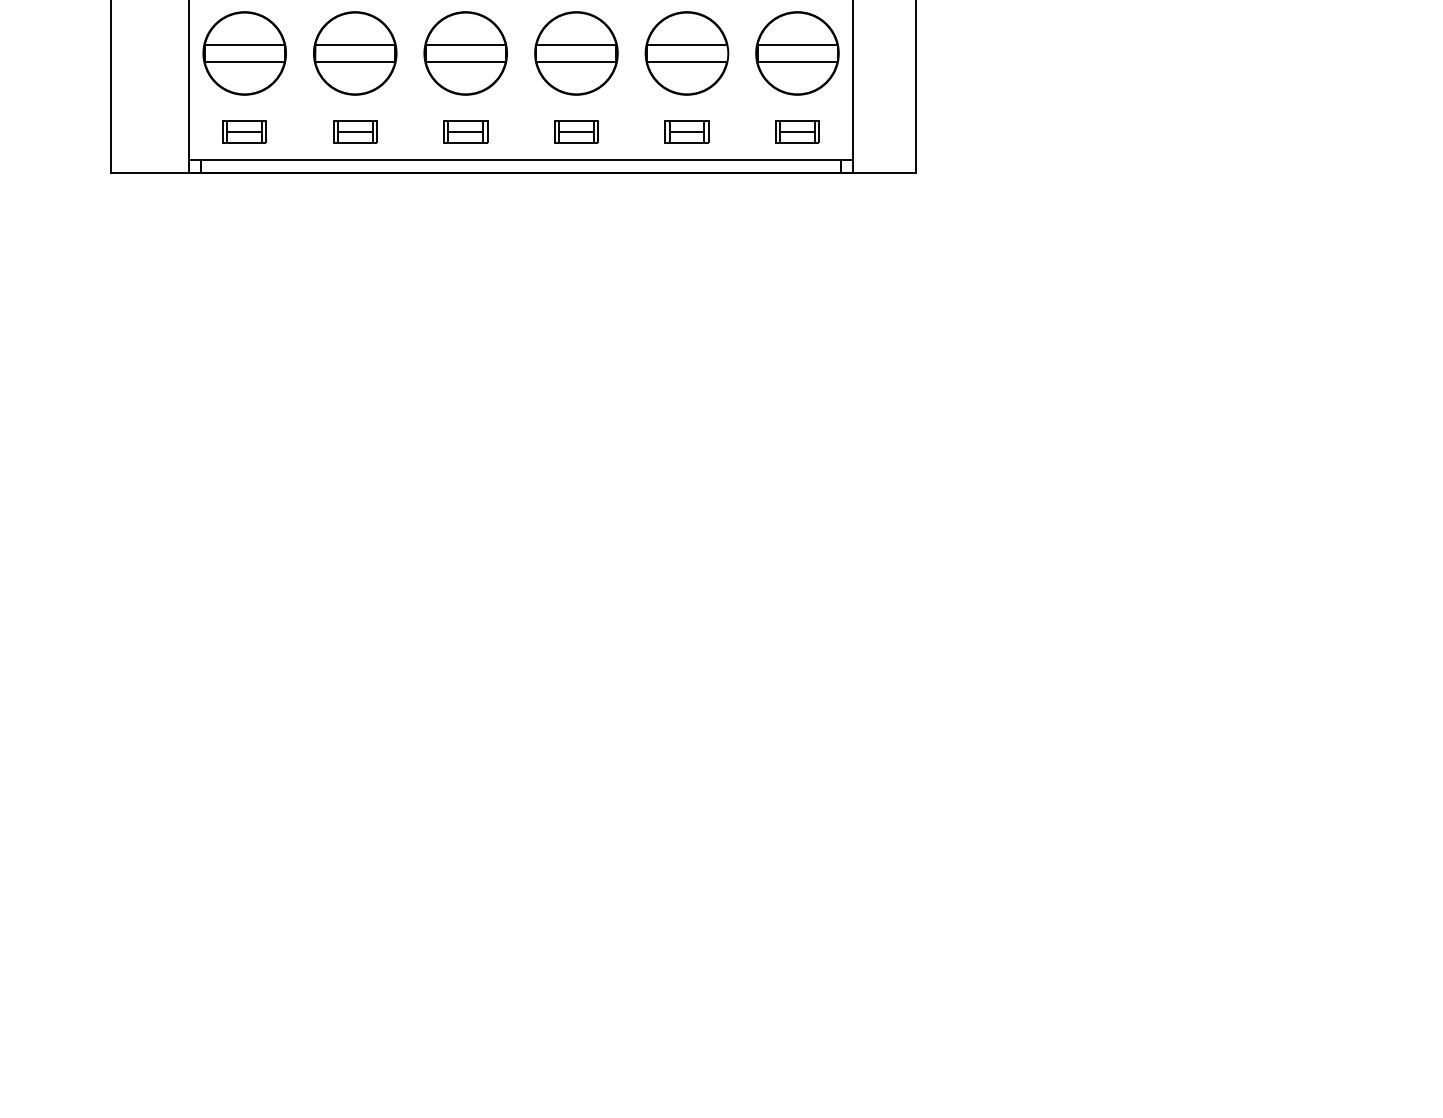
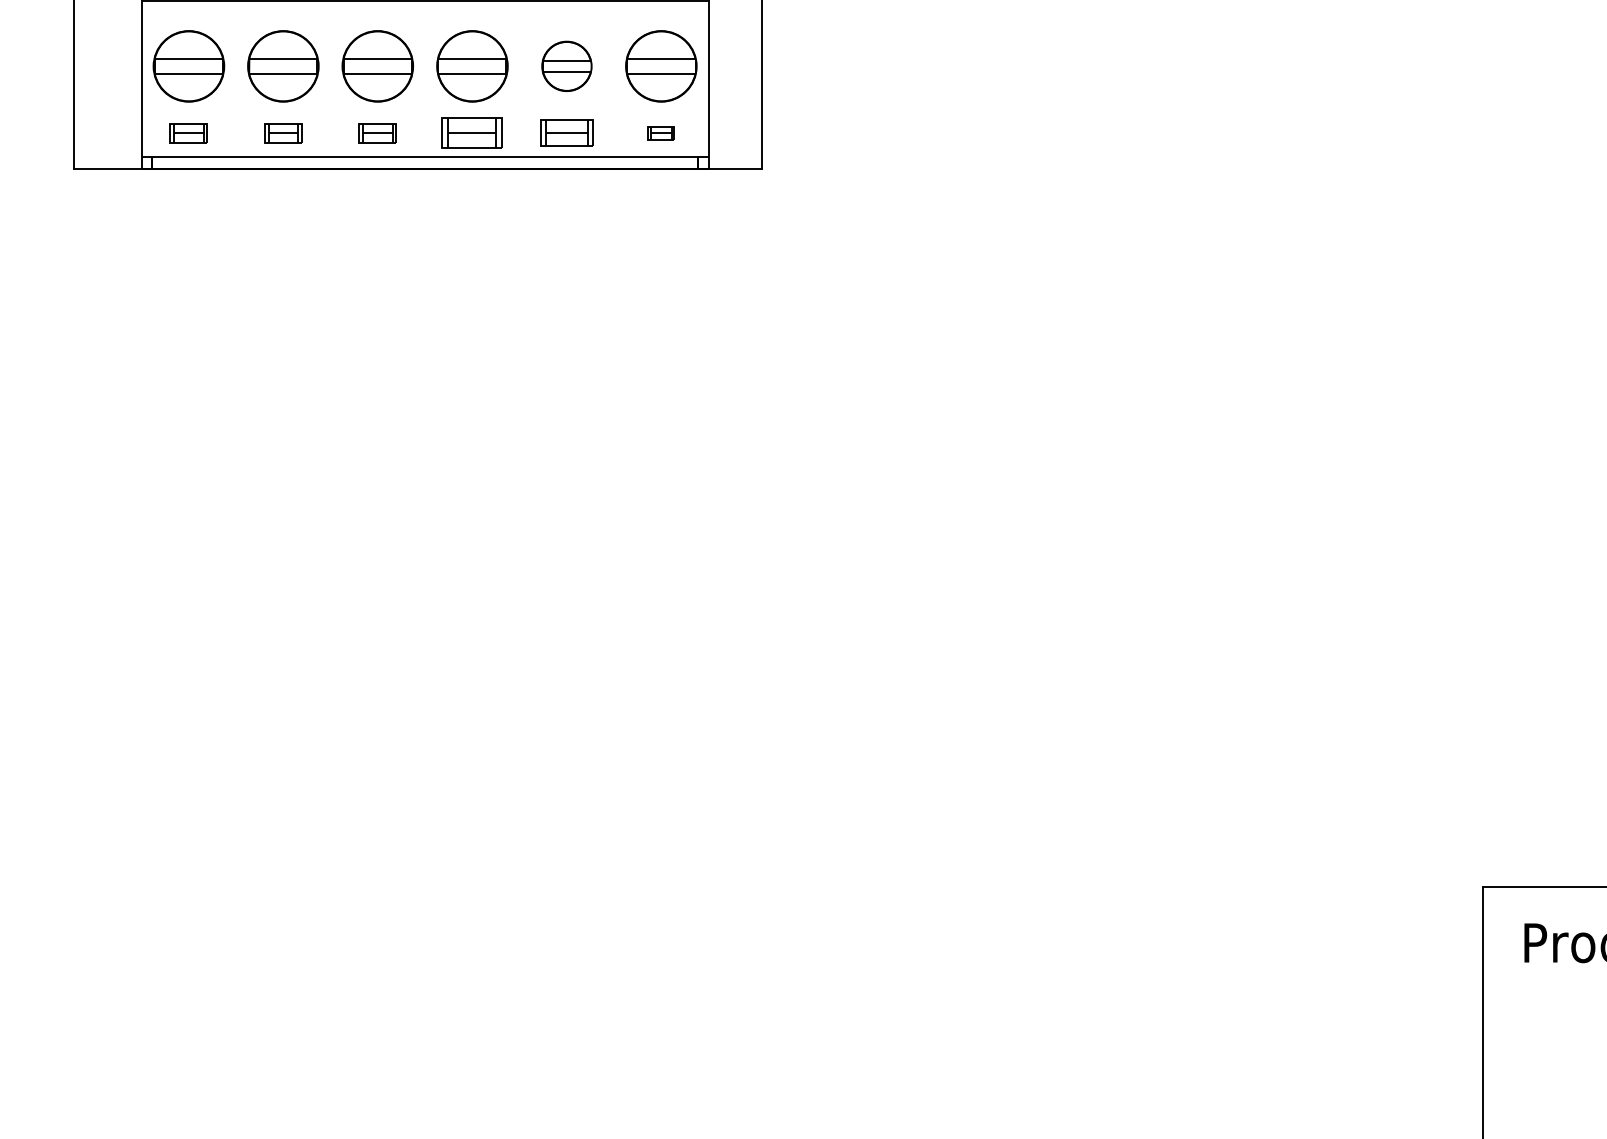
part: (686, 53) -> (566, 66), size x0.7
part: (576, 131) -> (472, 133), size x1.6
part: (686, 131) -> (566, 133), size x1.4
part: (797, 131) -> (661, 133), size x0.7

